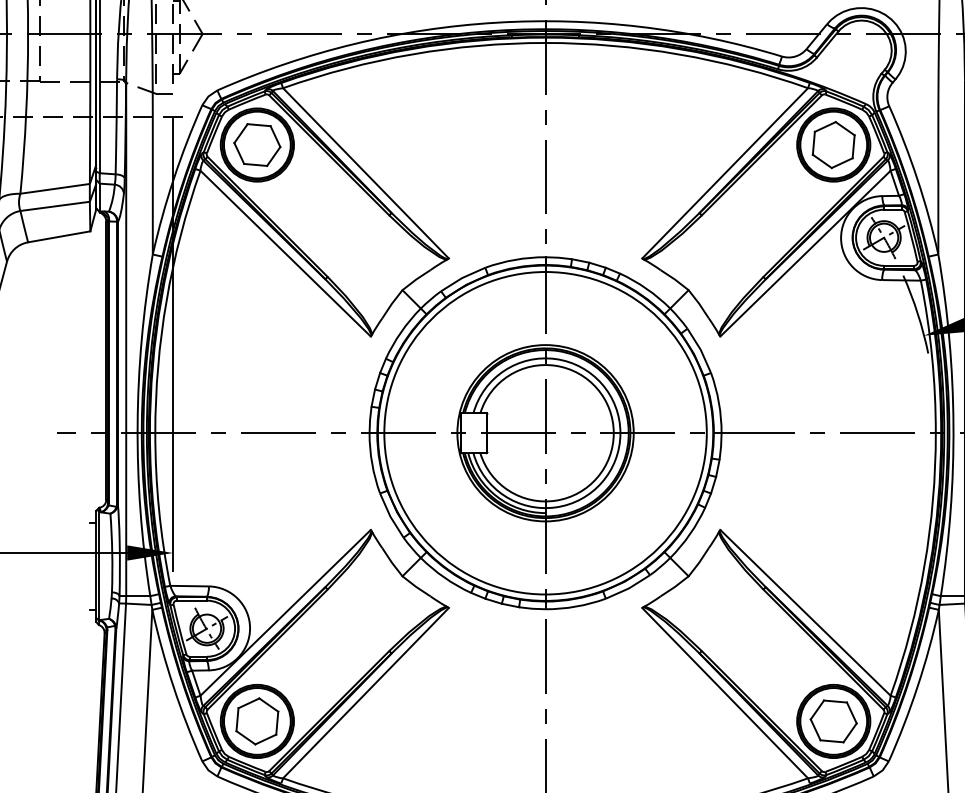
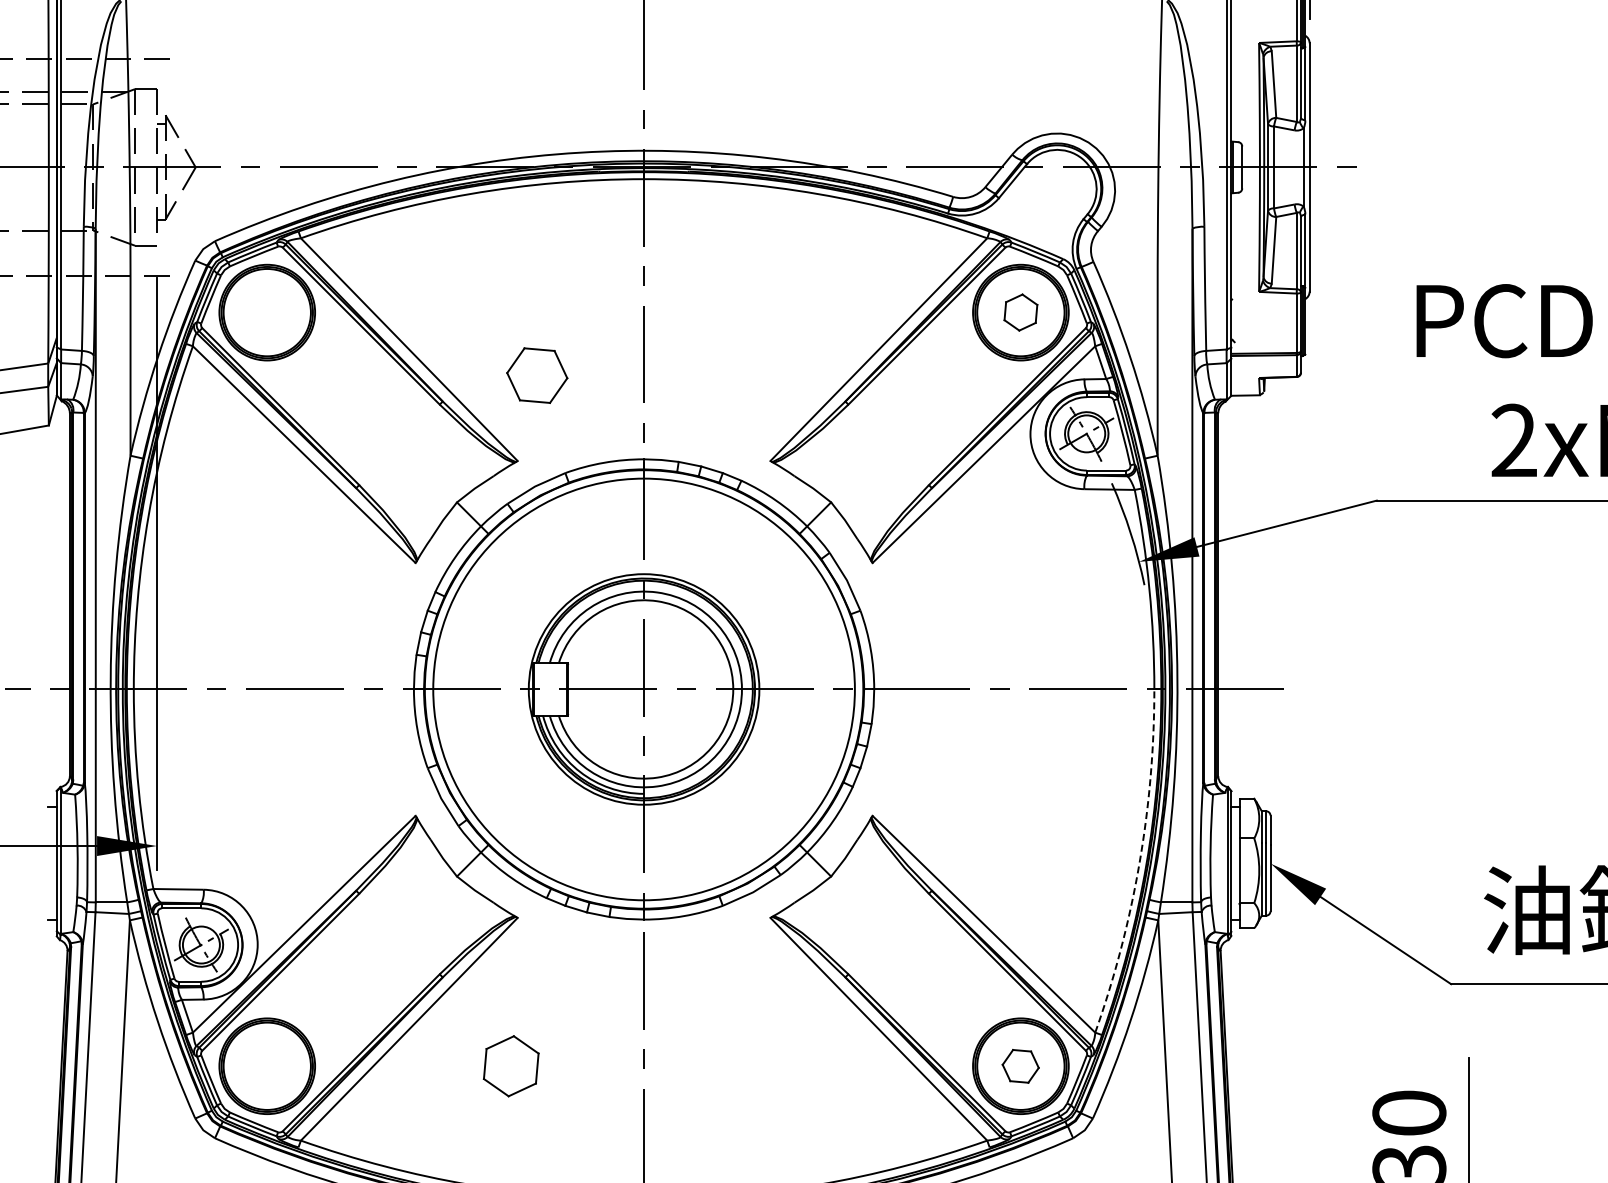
part: (257, 144) -> (537, 375), moved
part: (833, 144) -> (1020, 312), size x0.6
arc: (924, 566) -> (1139, 863), solid -> dashed
part: (256, 721) -> (510, 1066), moved
part: (833, 721) -> (1020, 1066), size x0.6

